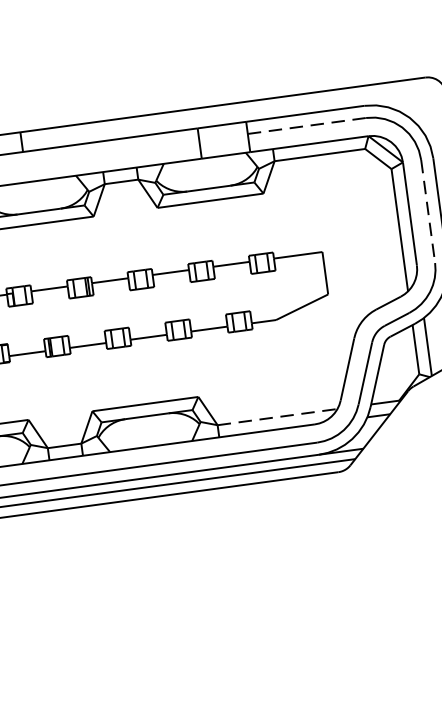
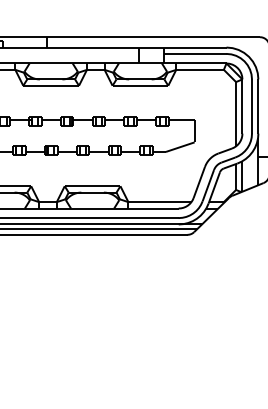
line: (306, 125) -> (195, 53), dashed -> solid
line: (429, 213) -> (252, 107), dashed -> solid
line: (276, 417) -> (159, 202), dashed -> solid

